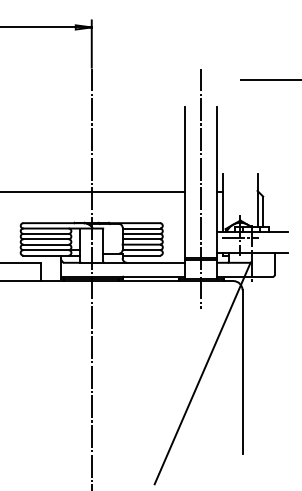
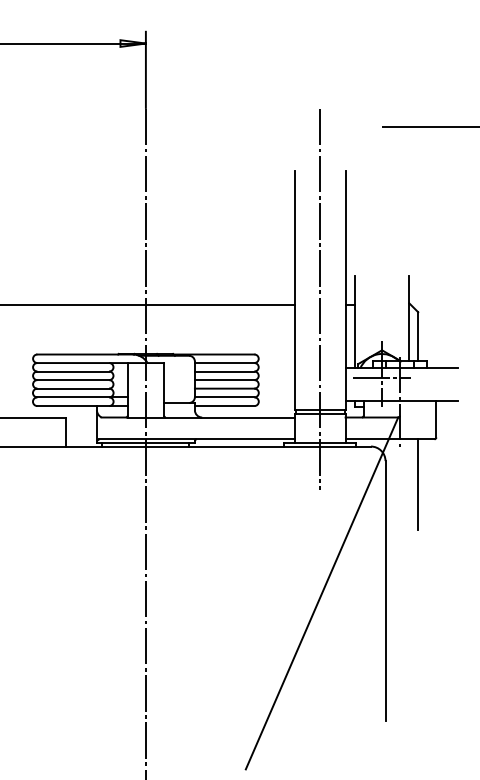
line: (263, 304) -> (418, 483), added

